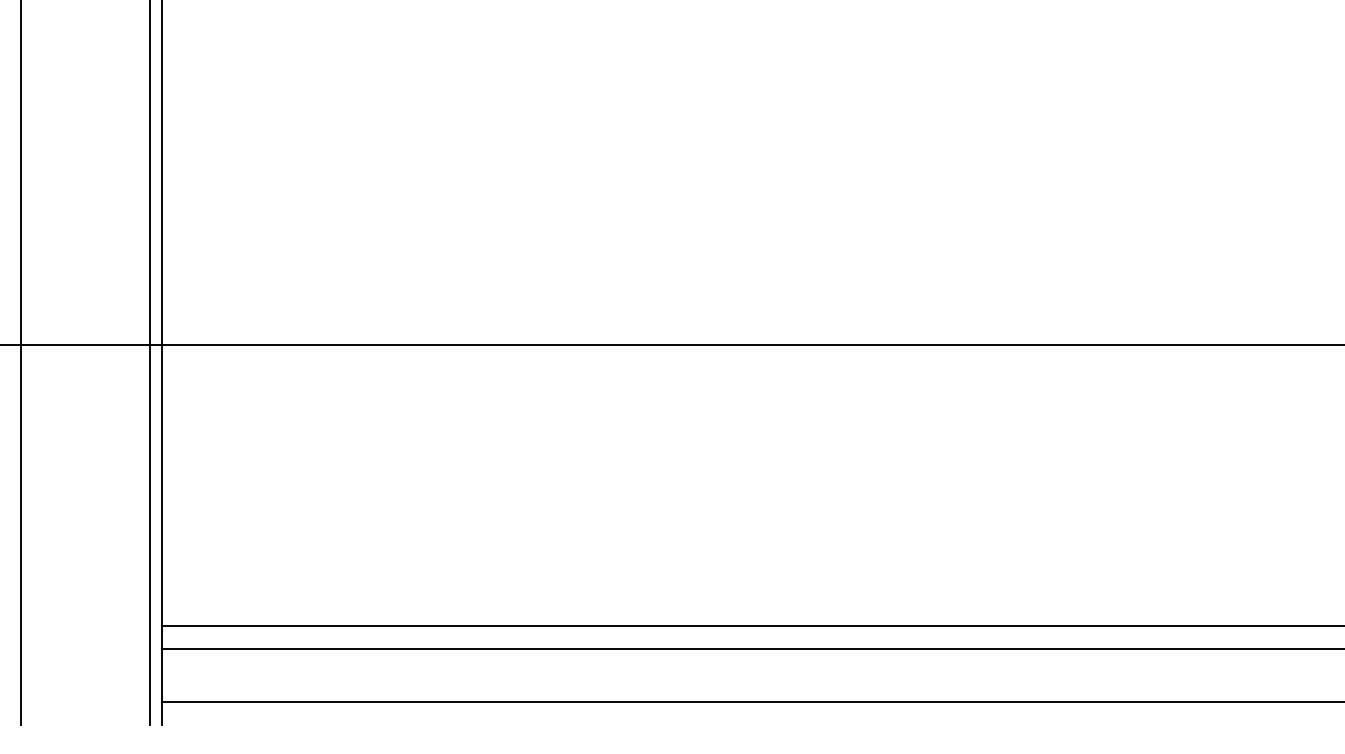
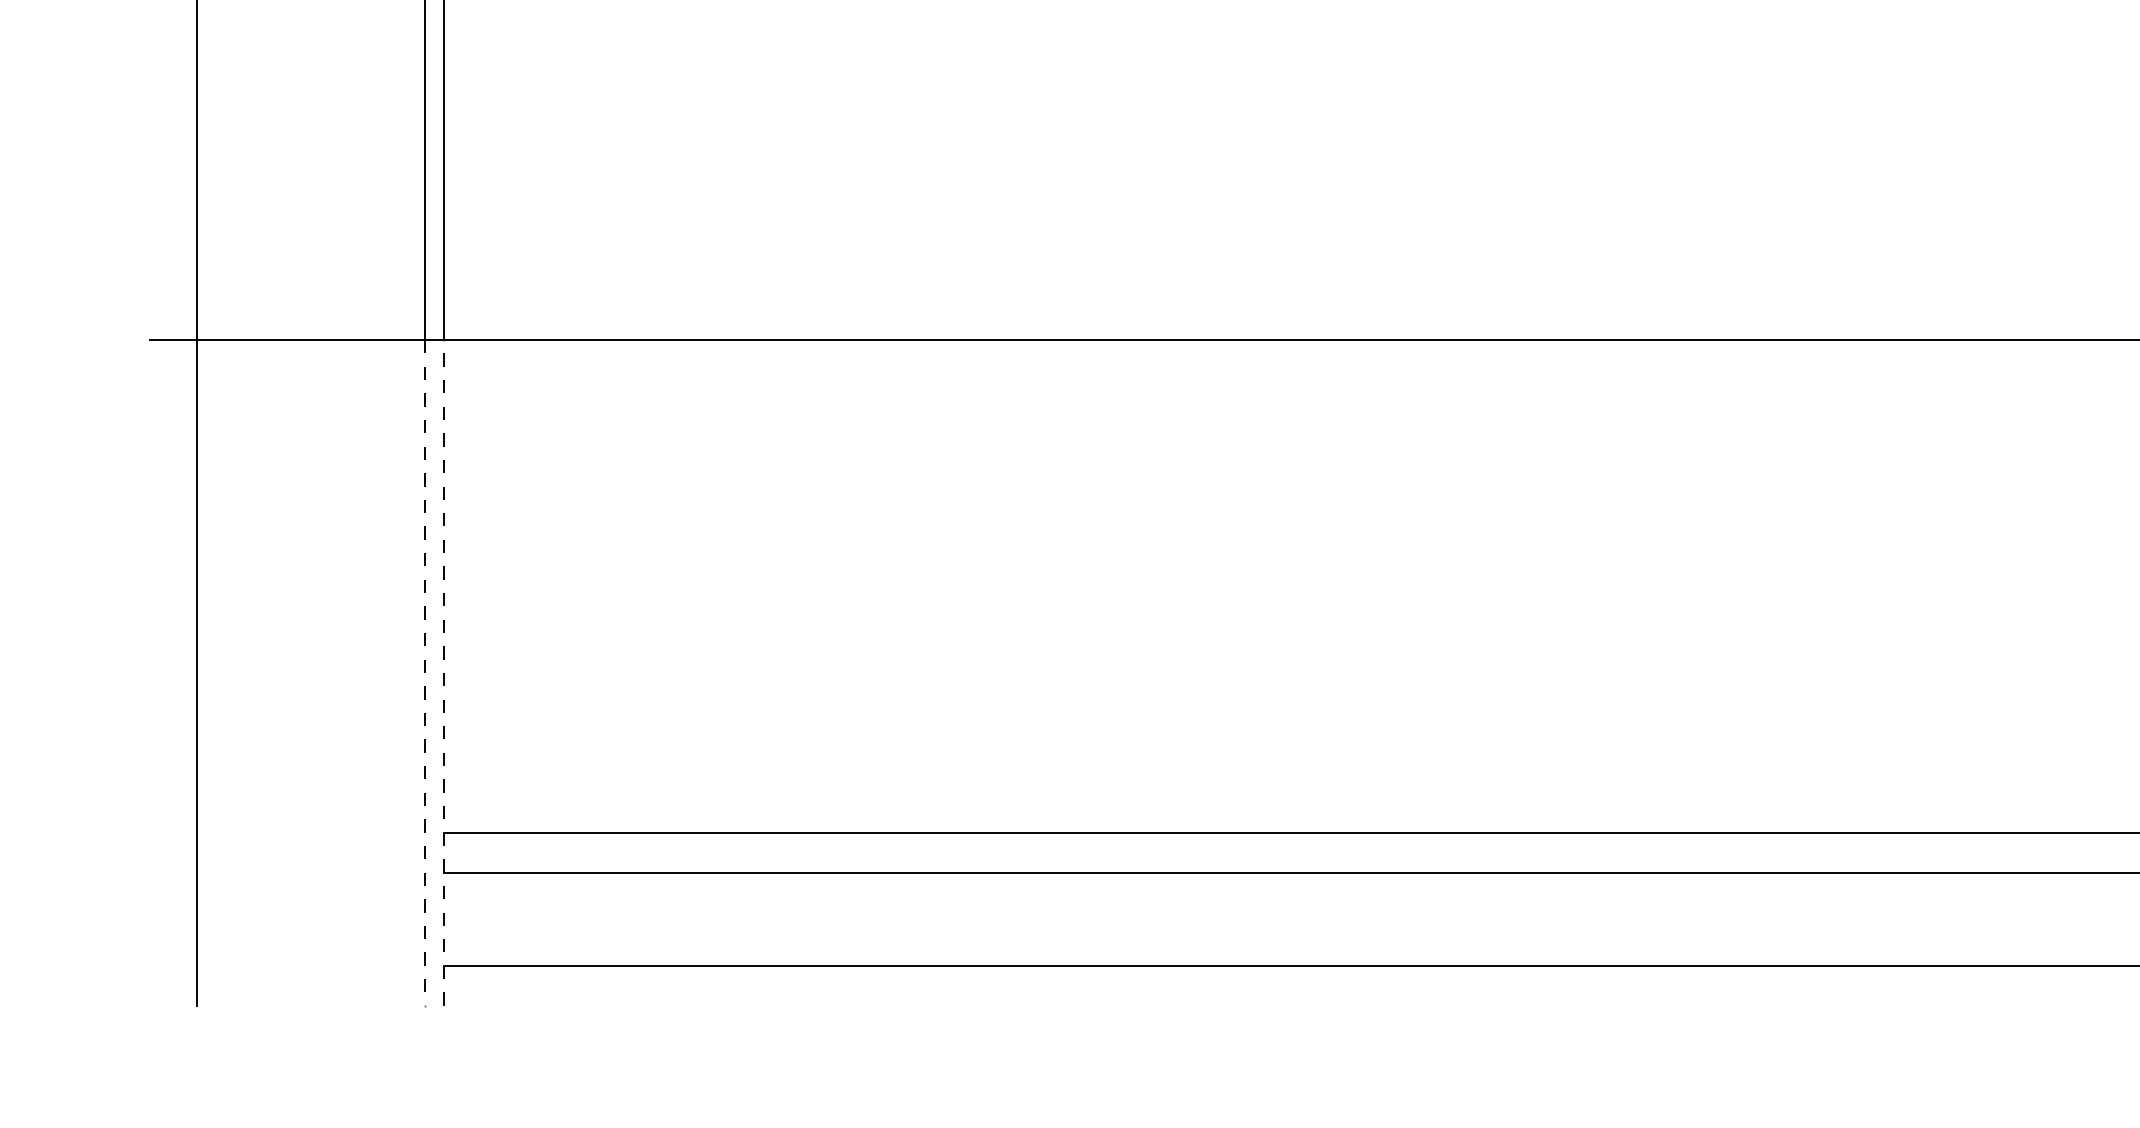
line: (161, 534) -> (444, 672), solid -> dashed
line: (150, 535) -> (424, 674), solid -> dashed

